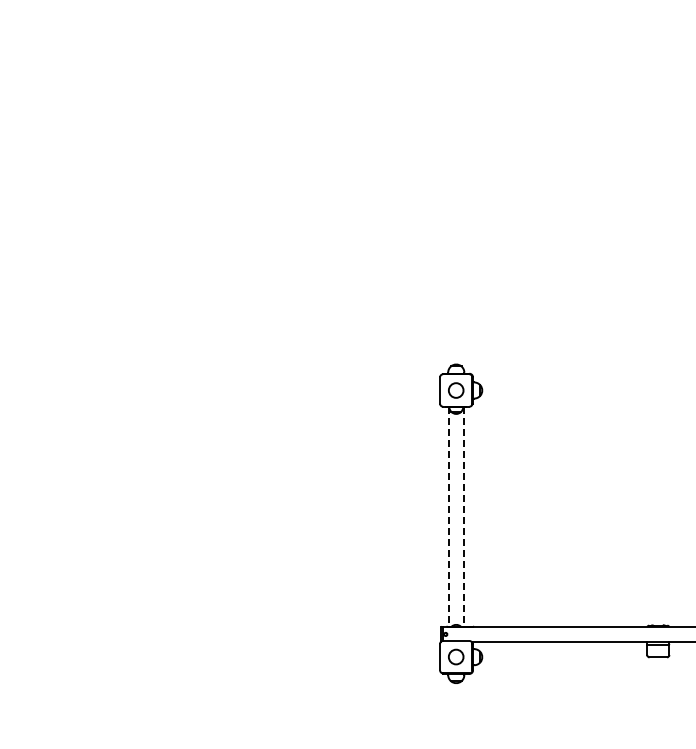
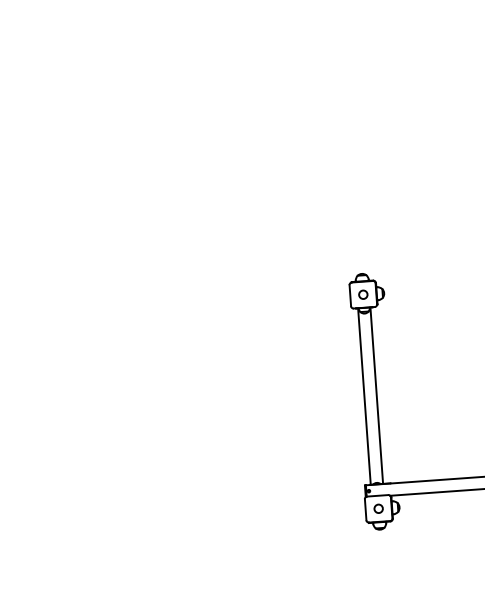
circle: (456, 390) -> (363, 294), size x0.71
line: (448, 516) -> (364, 396), dashed -> solid
line: (463, 516) -> (376, 395), dashed -> solid
circle: (456, 657) -> (378, 509), size x0.71

